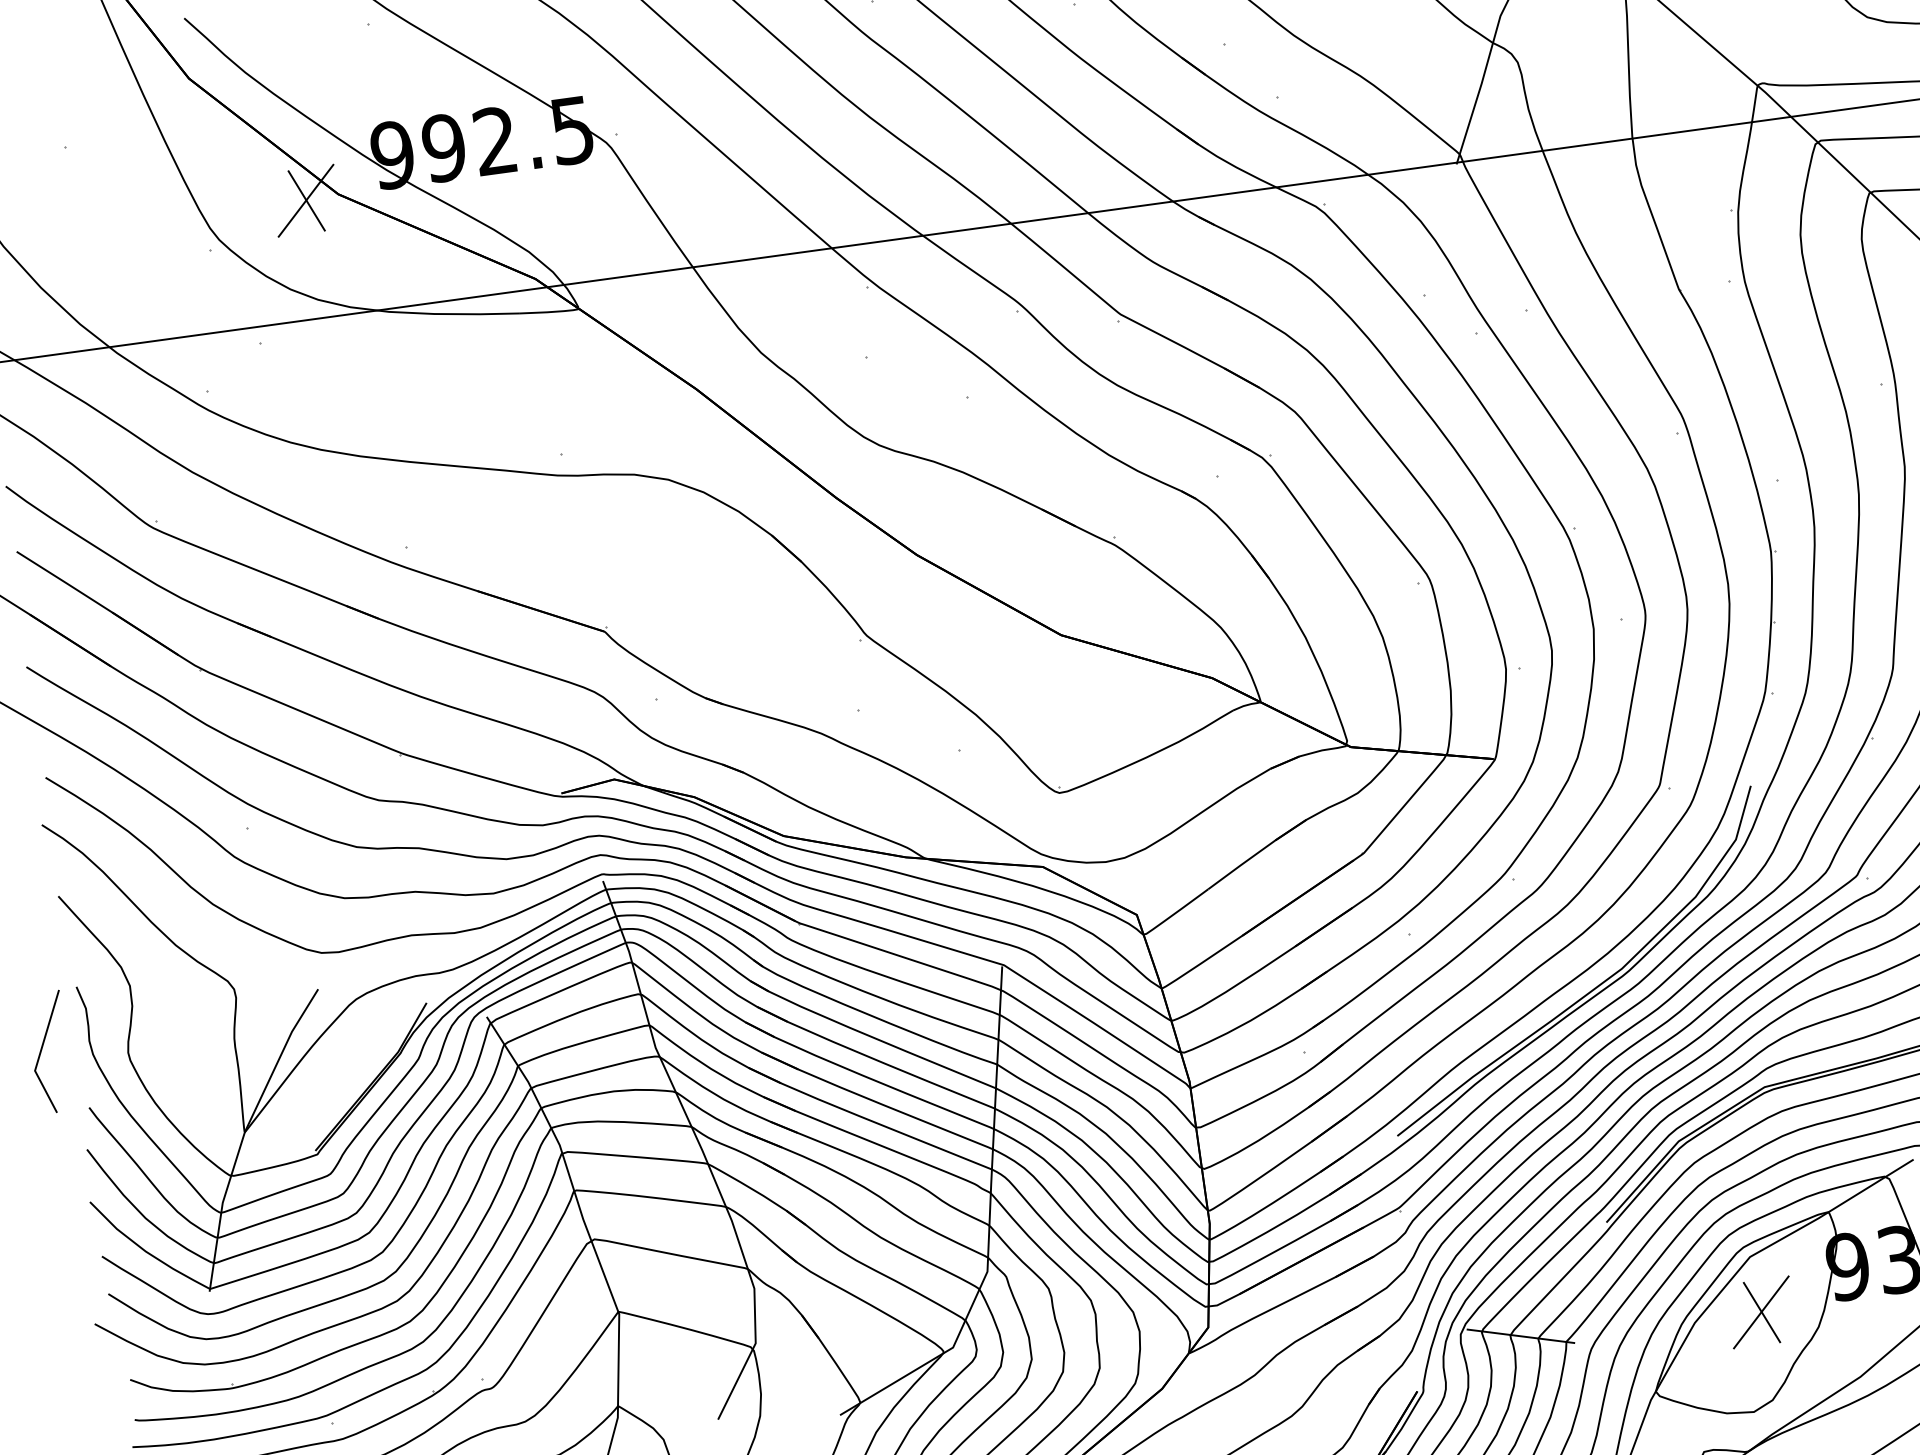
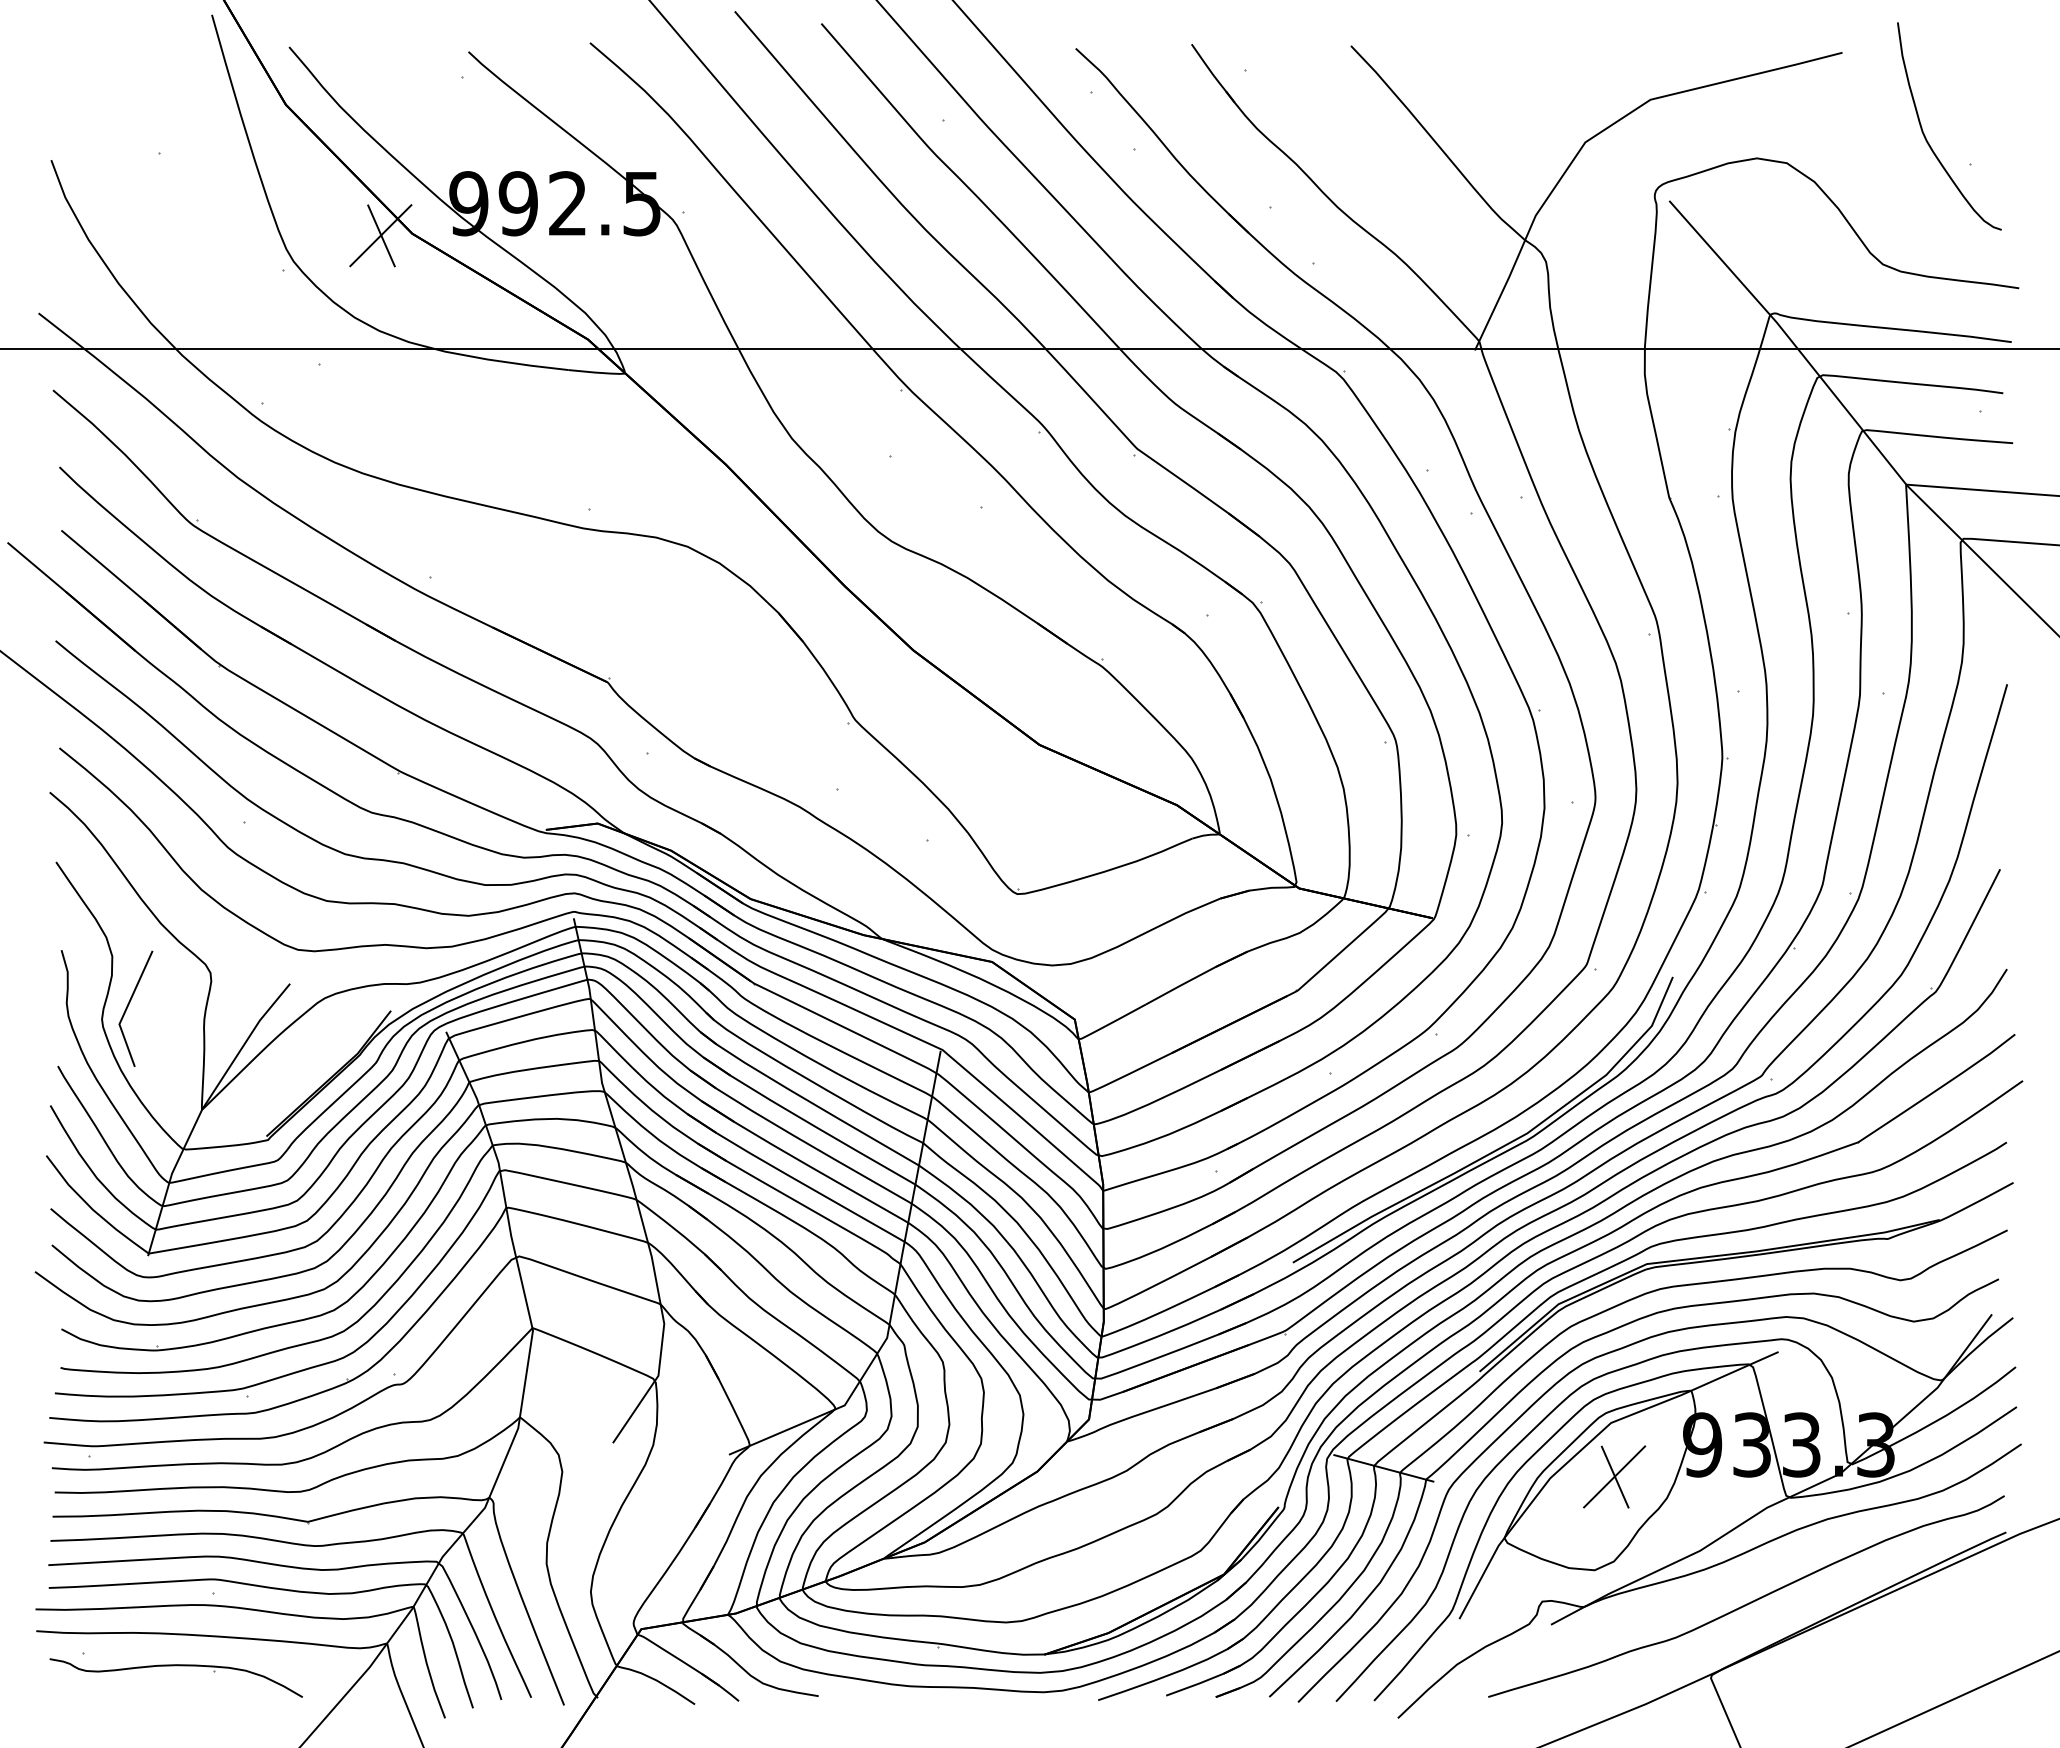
line: (42, 1052) -> (128, 1007), moved

